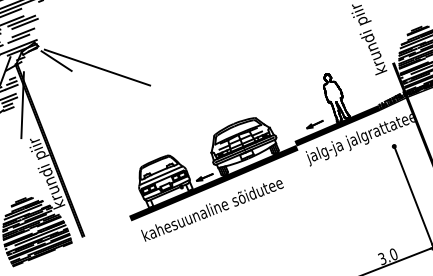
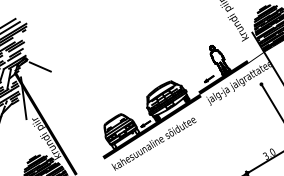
line: (97, 67) -> (66, 66), removed
hatch: (392, 100) -> (255, 55), removed

